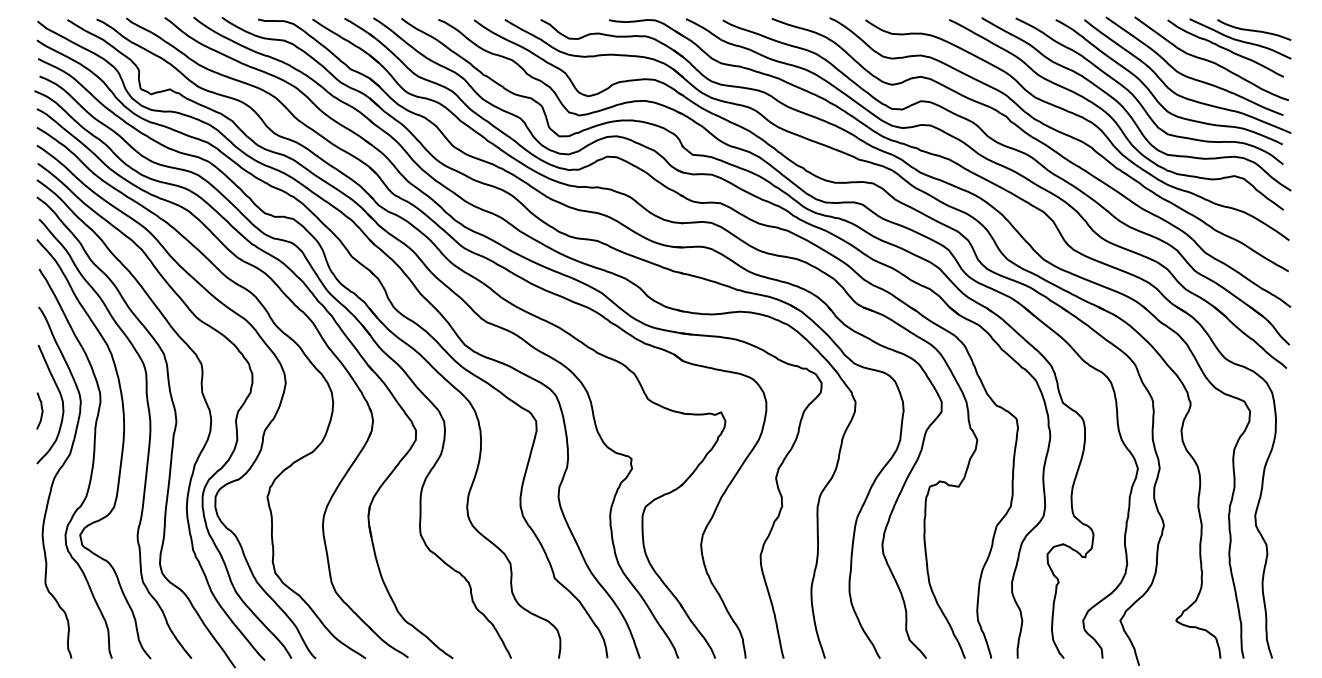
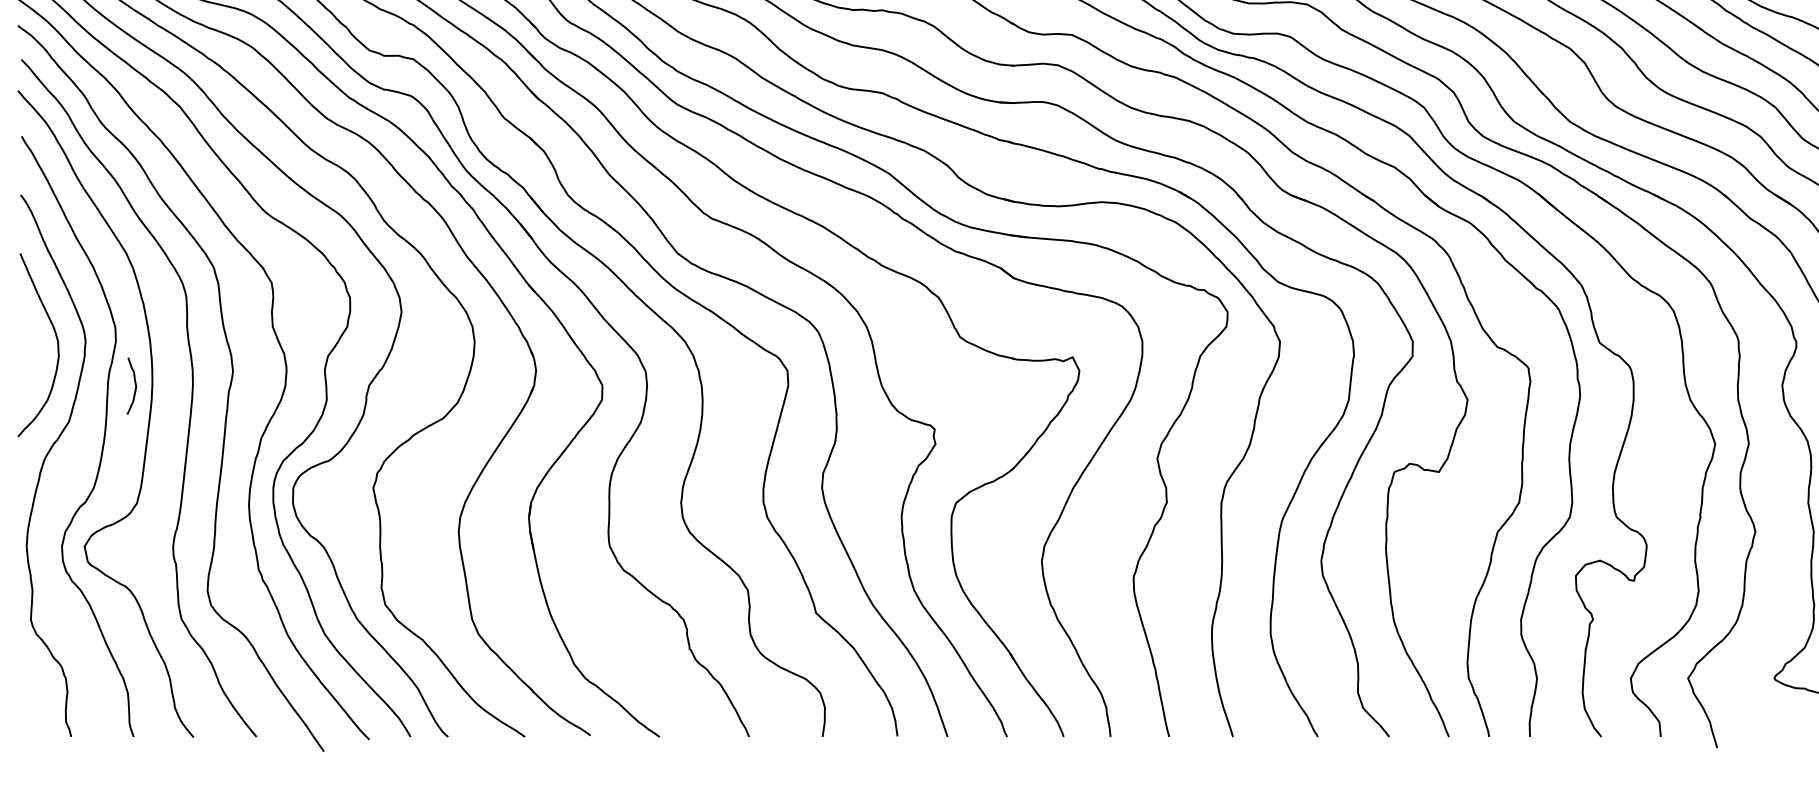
curve: (41, 410) -> (134, 385), moved

